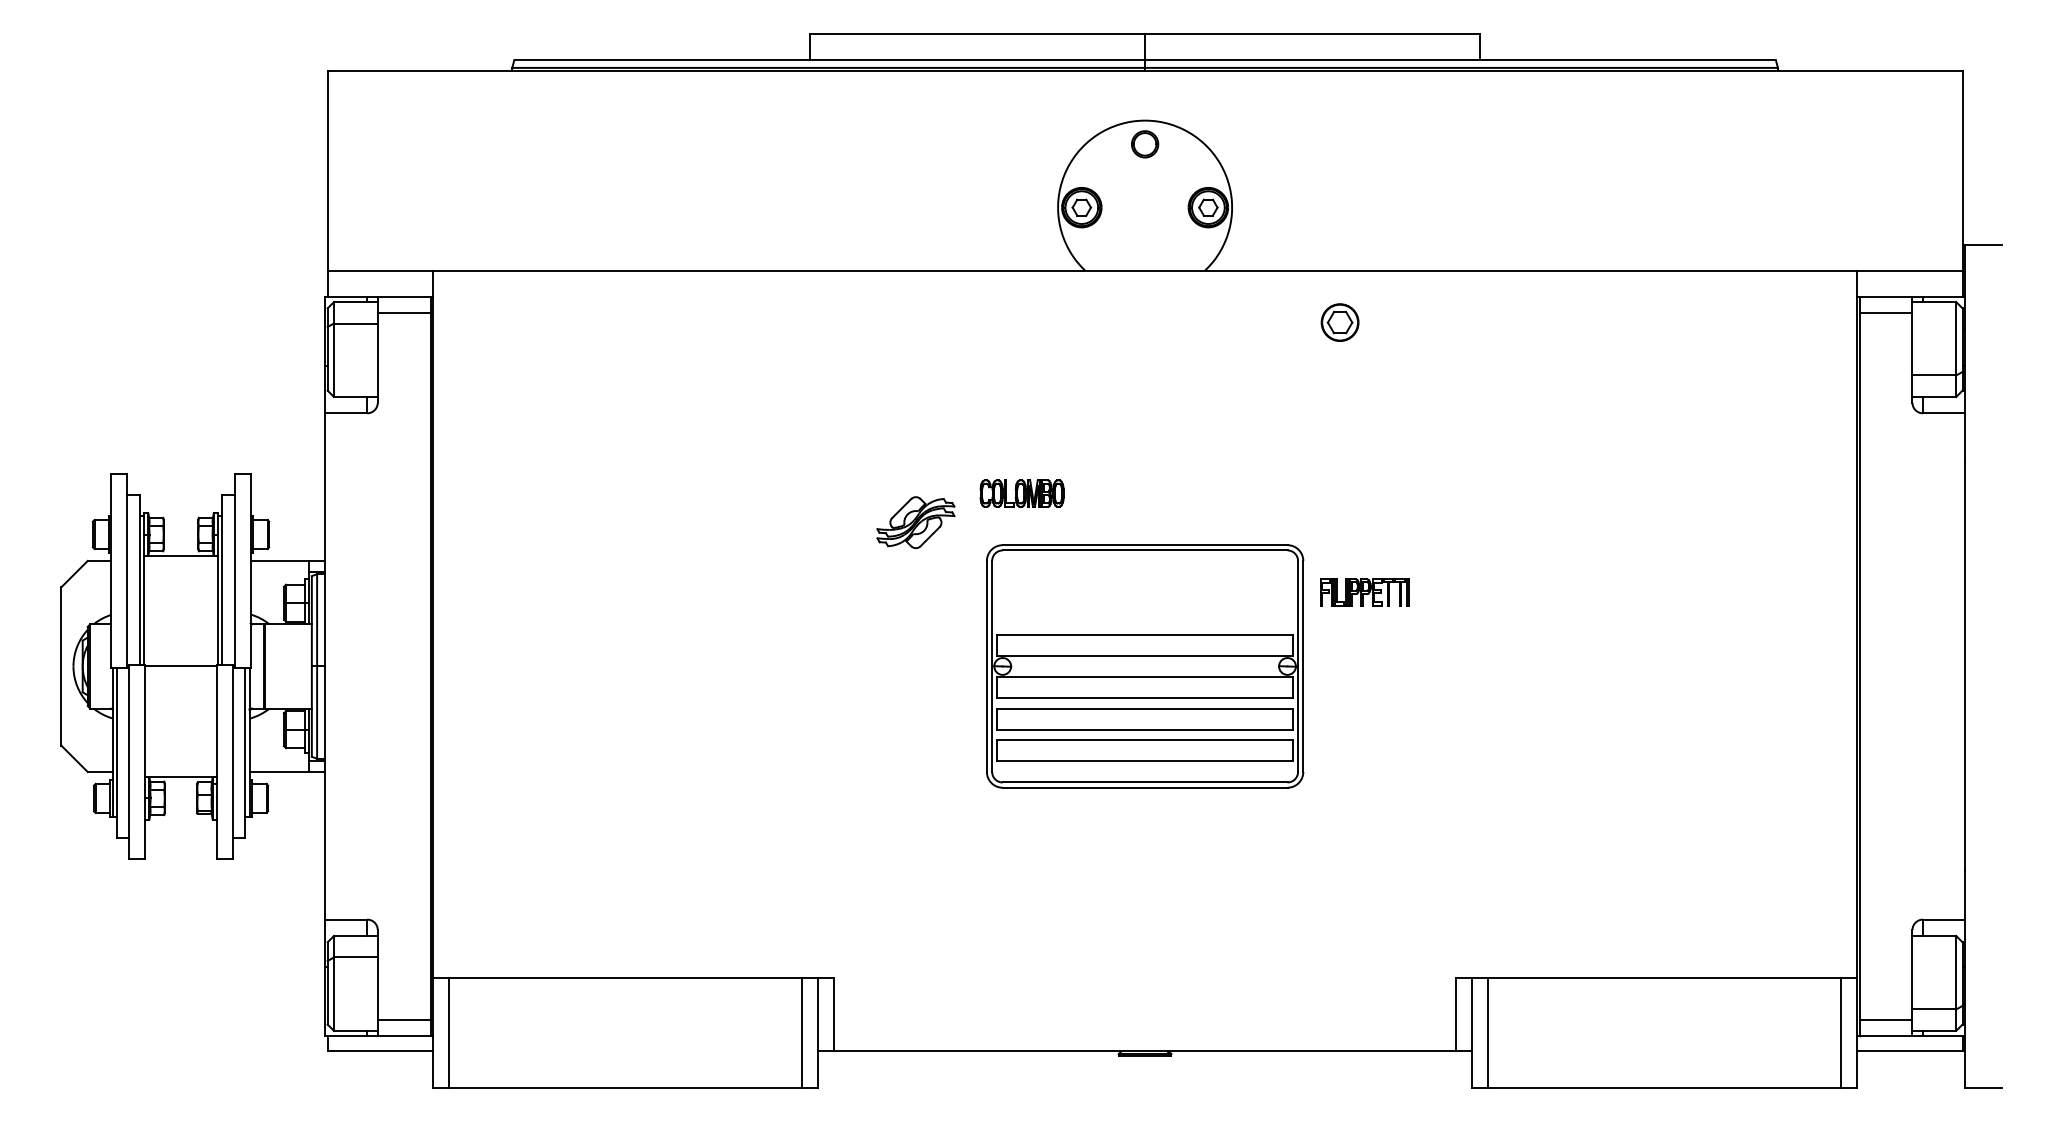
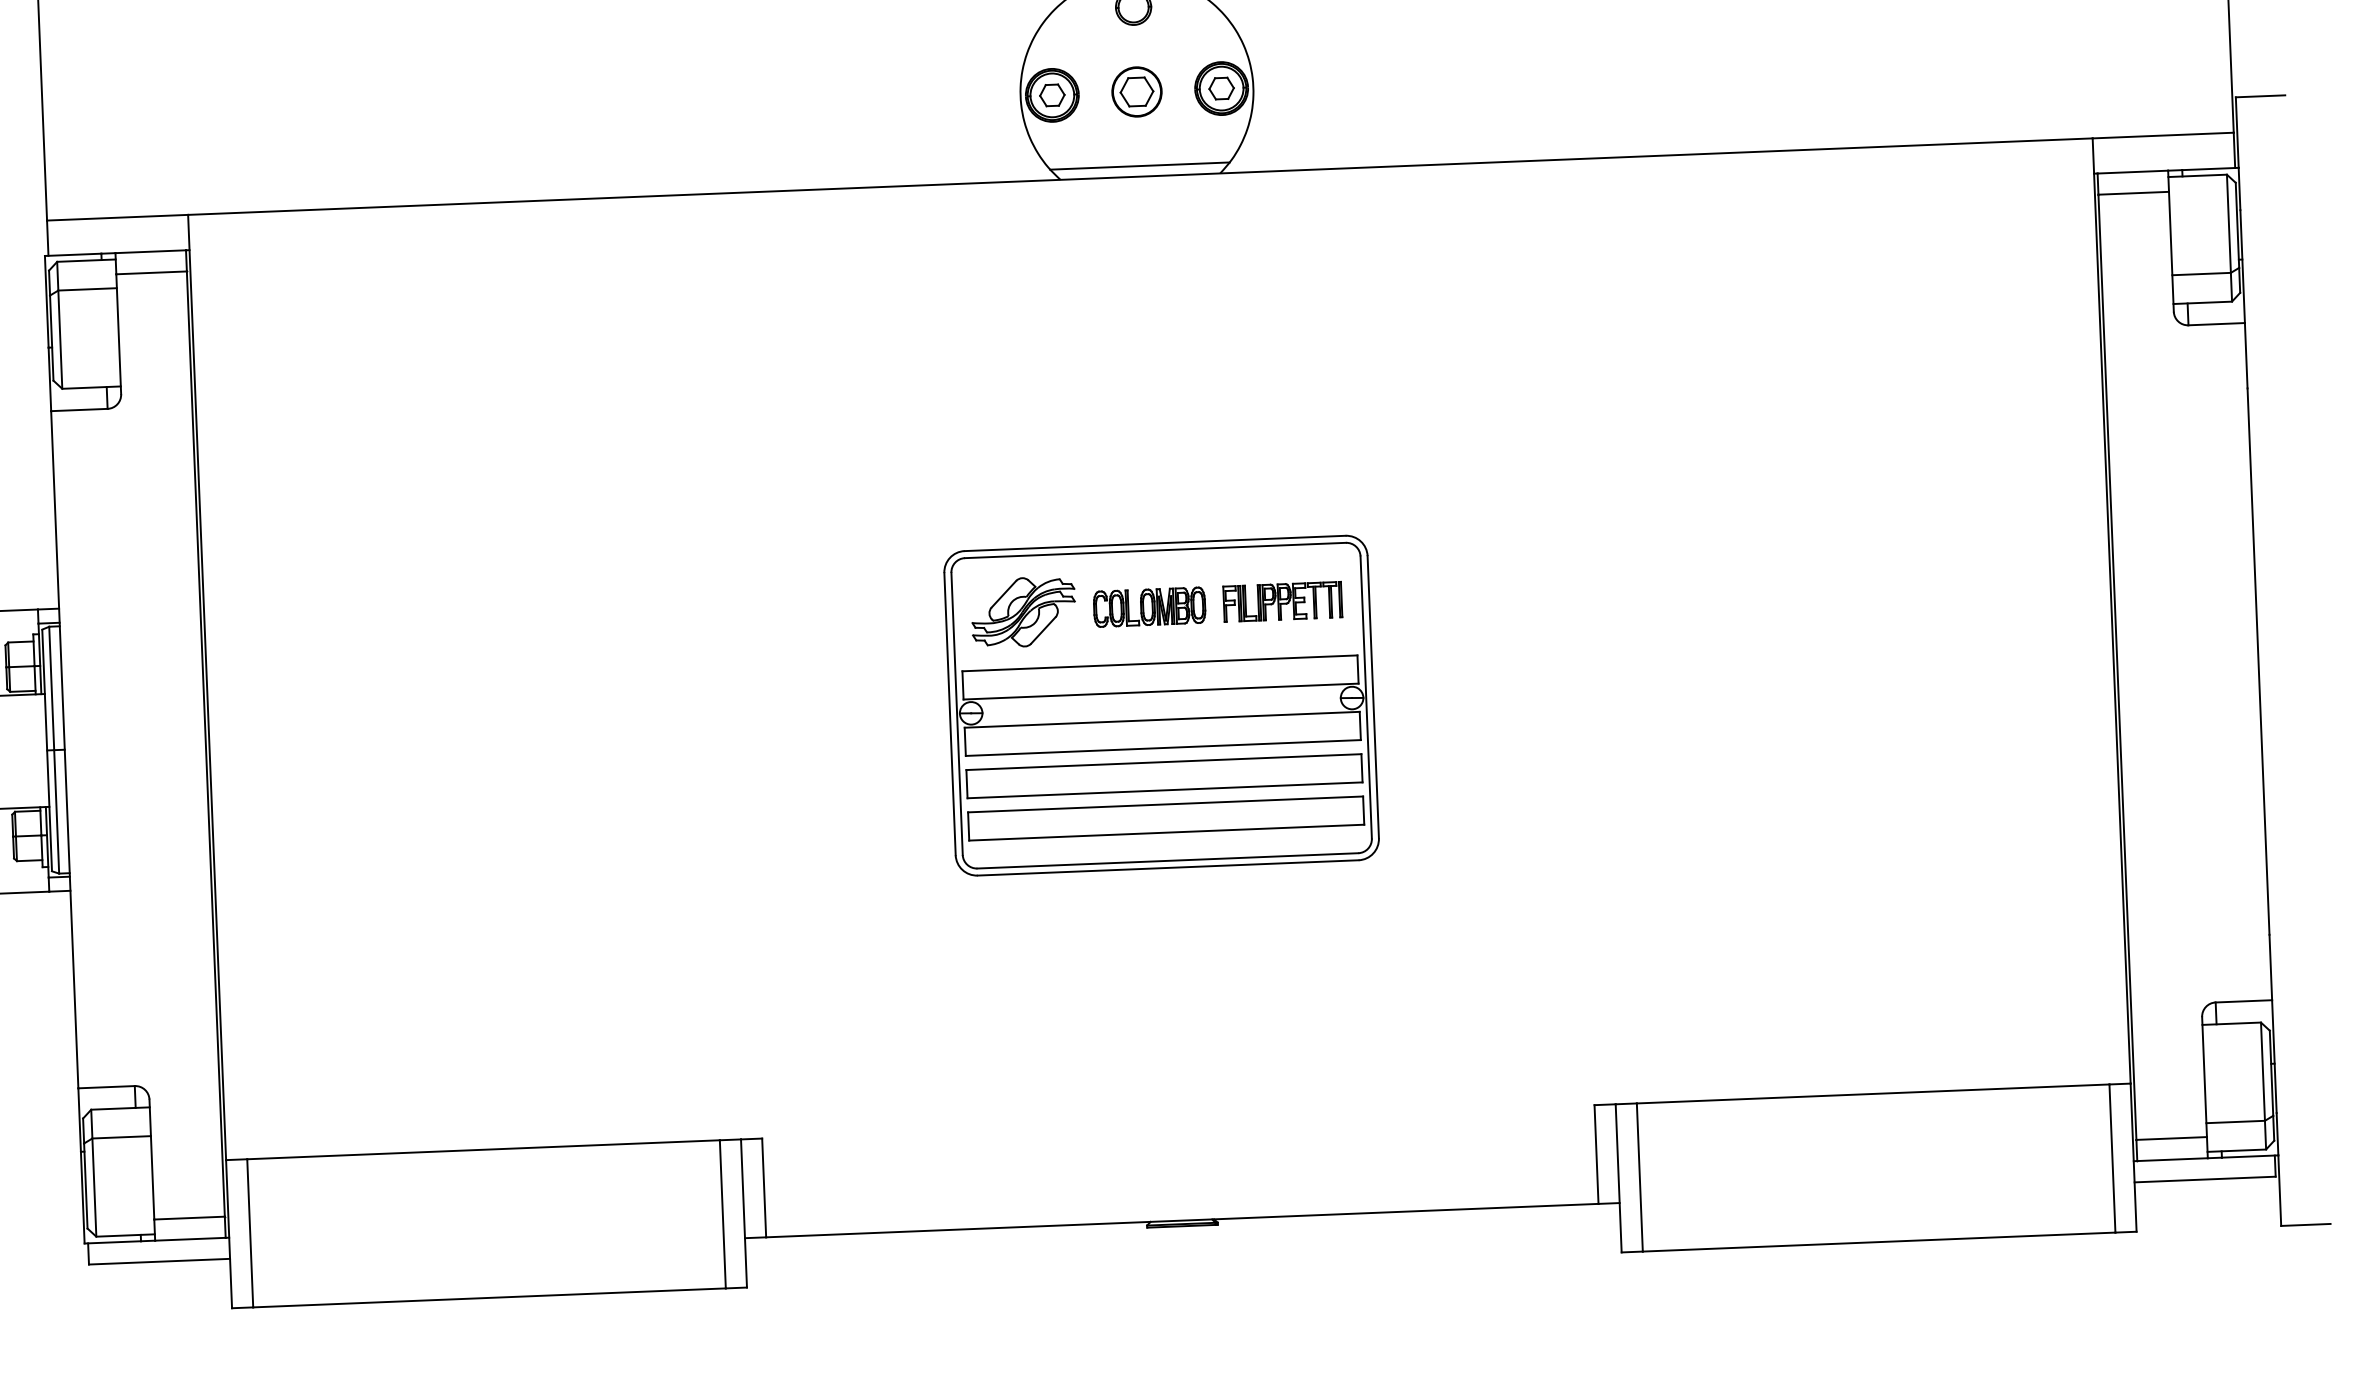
line: (1144, 263) -> (1139, 166), added
part: (1339, 322) -> (1136, 91), moved
part: (1021, 493) -> (1148, 607), moved
part: (915, 522) -> (1023, 612), moved
part: (1364, 592) -> (1282, 601), moved

